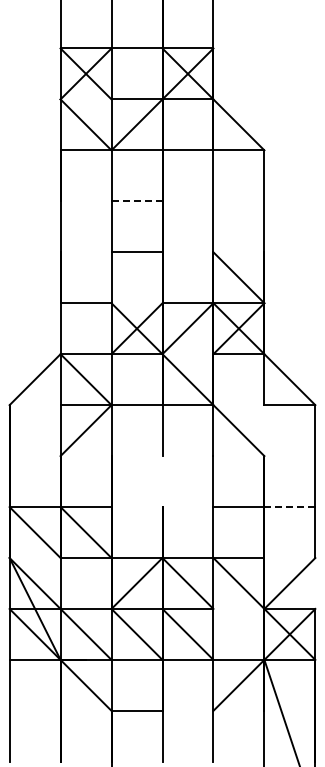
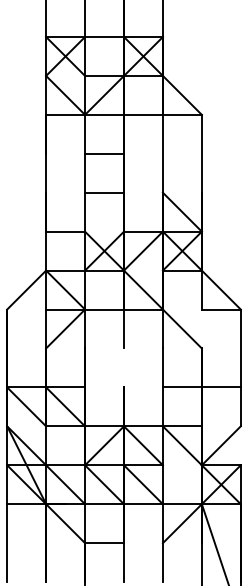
line: (137, 201) -> (104, 153), dashed -> solid
line: (289, 507) -> (221, 387), dashed -> solid

